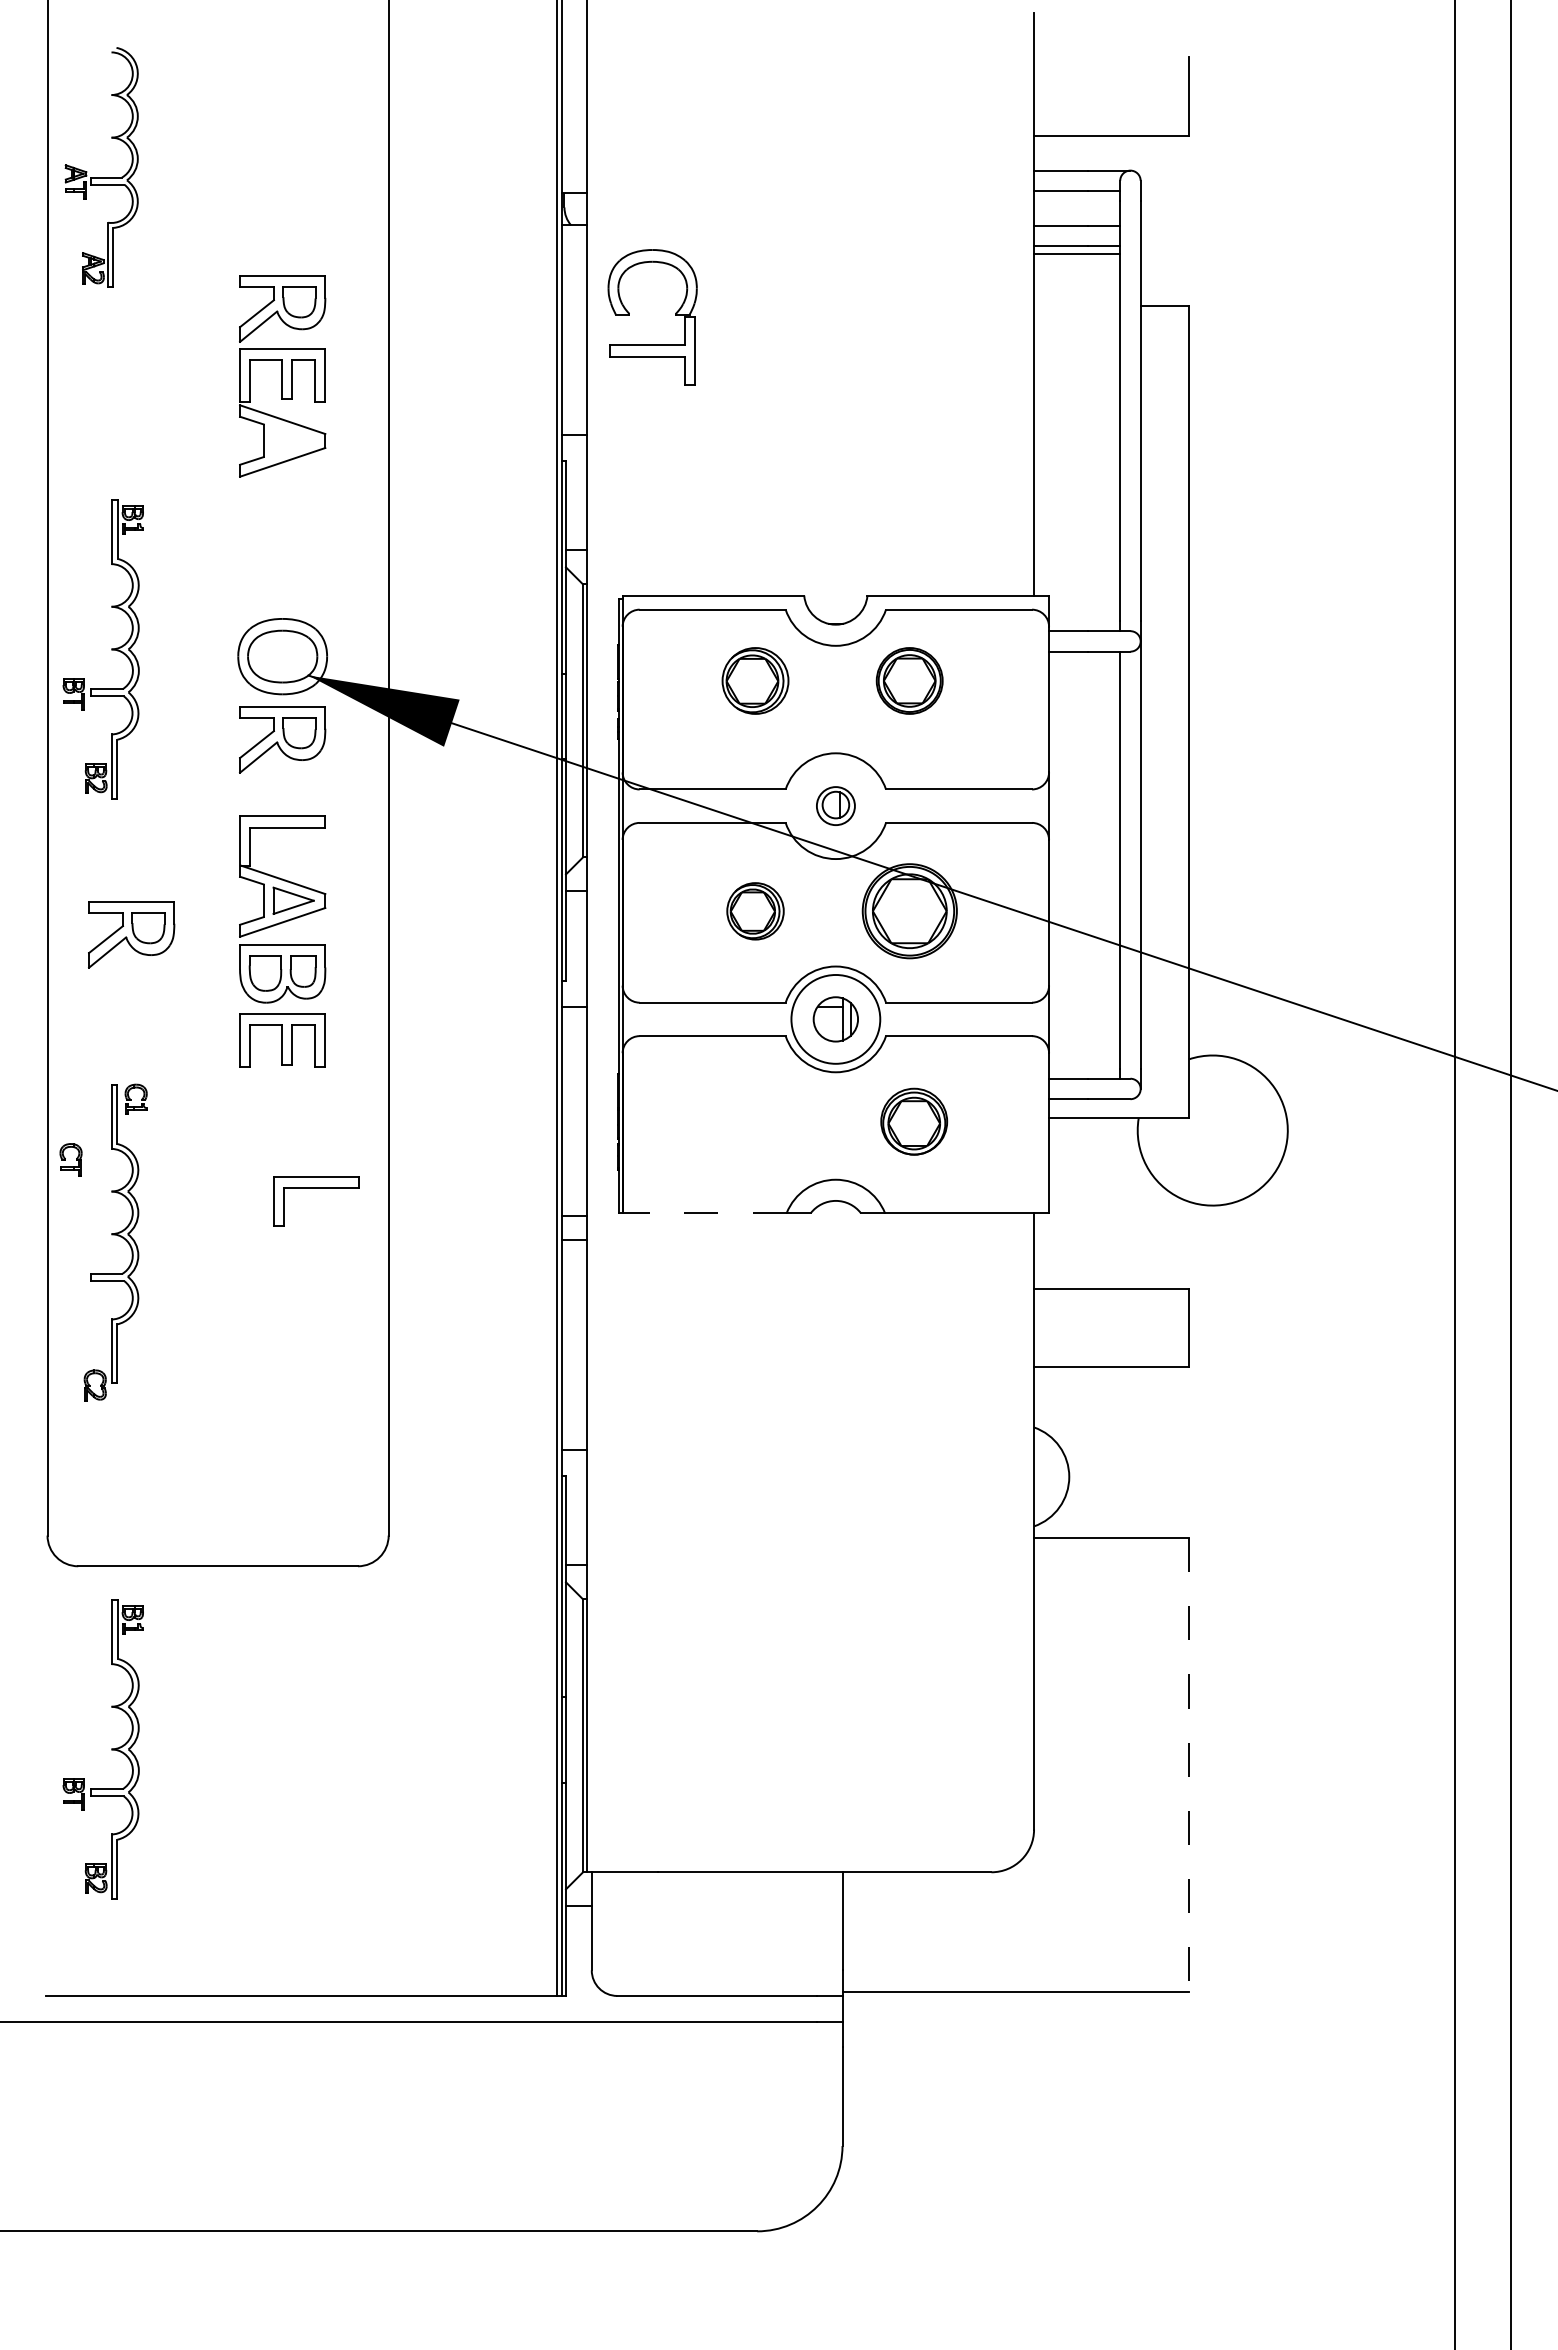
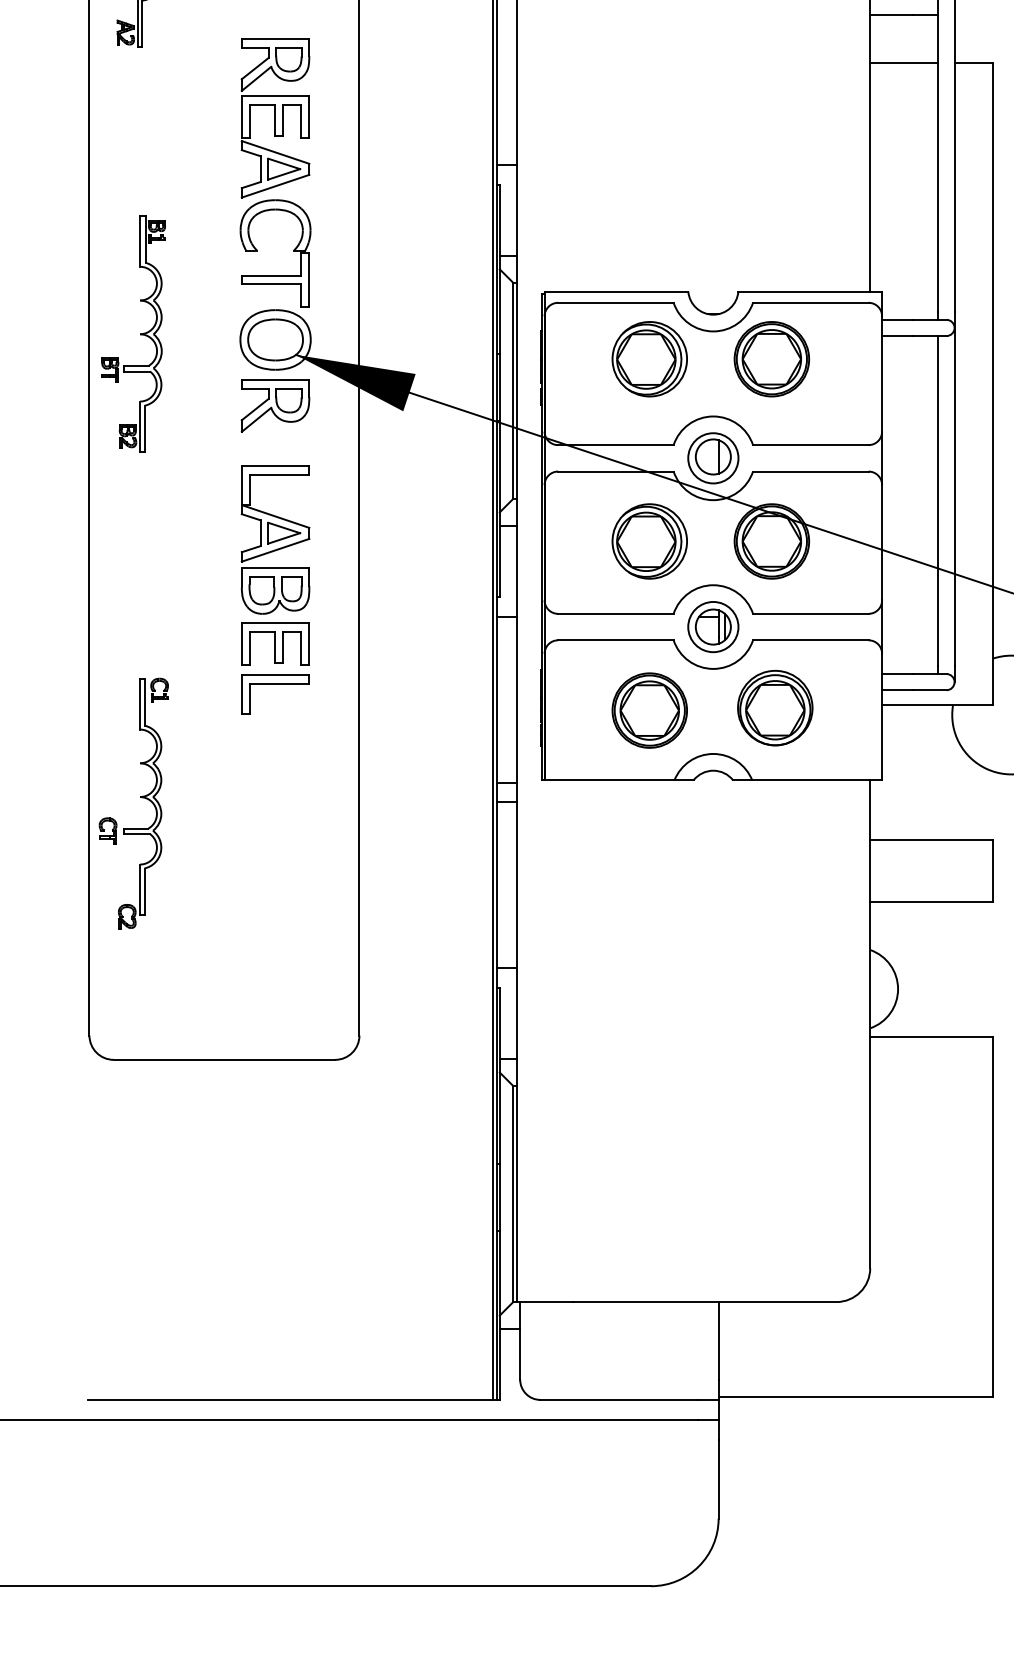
line: (1077, 254) -> (904, 62), moved
part: (629, 315) -> (257, 252), moved
part: (293, 440) -> (284, 168), added
part: (755, 680) -> (649, 358), size x1.43
part: (909, 680) -> (771, 358), size x1.43
part: (835, 805) -> (713, 457), size x1.67
part: (755, 911) -> (649, 541), size x1.67
part: (131, 934) -> (155, 559), removed
circle: (835, 1019) -> (713, 627), size x0.71
part: (914, 1121) -> (775, 707), size x1.43
part: (755, 1124) -> (649, 710), added
part: (70, 1159) -> (107, 830), moved
part: (316, 1188) -> (275, 684), moved
line: (704, 1213) -> (609, 780), dashed -> solid
part: (111, 1749) -> (140, 1204), removed
line: (1188, 1764) -> (992, 1216), dashed -> solid

